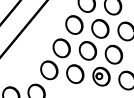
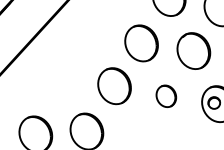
part: (75, 73) -> (166, 95), size x0.6

